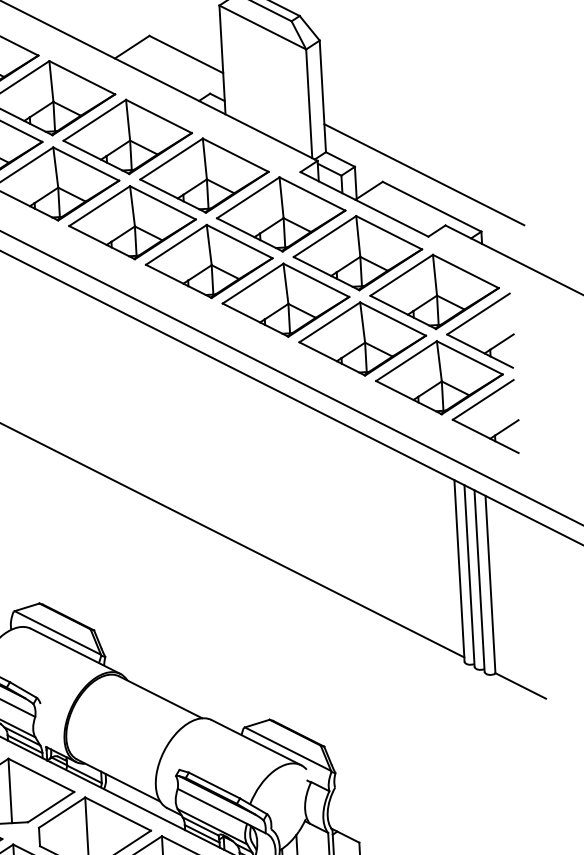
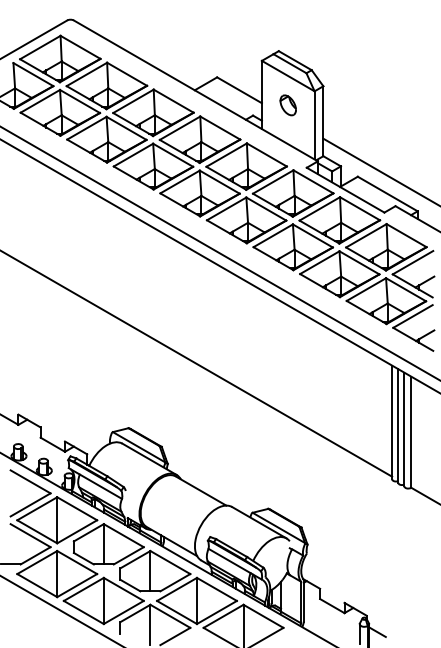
part: (264, 74) -> (287, 105), added

